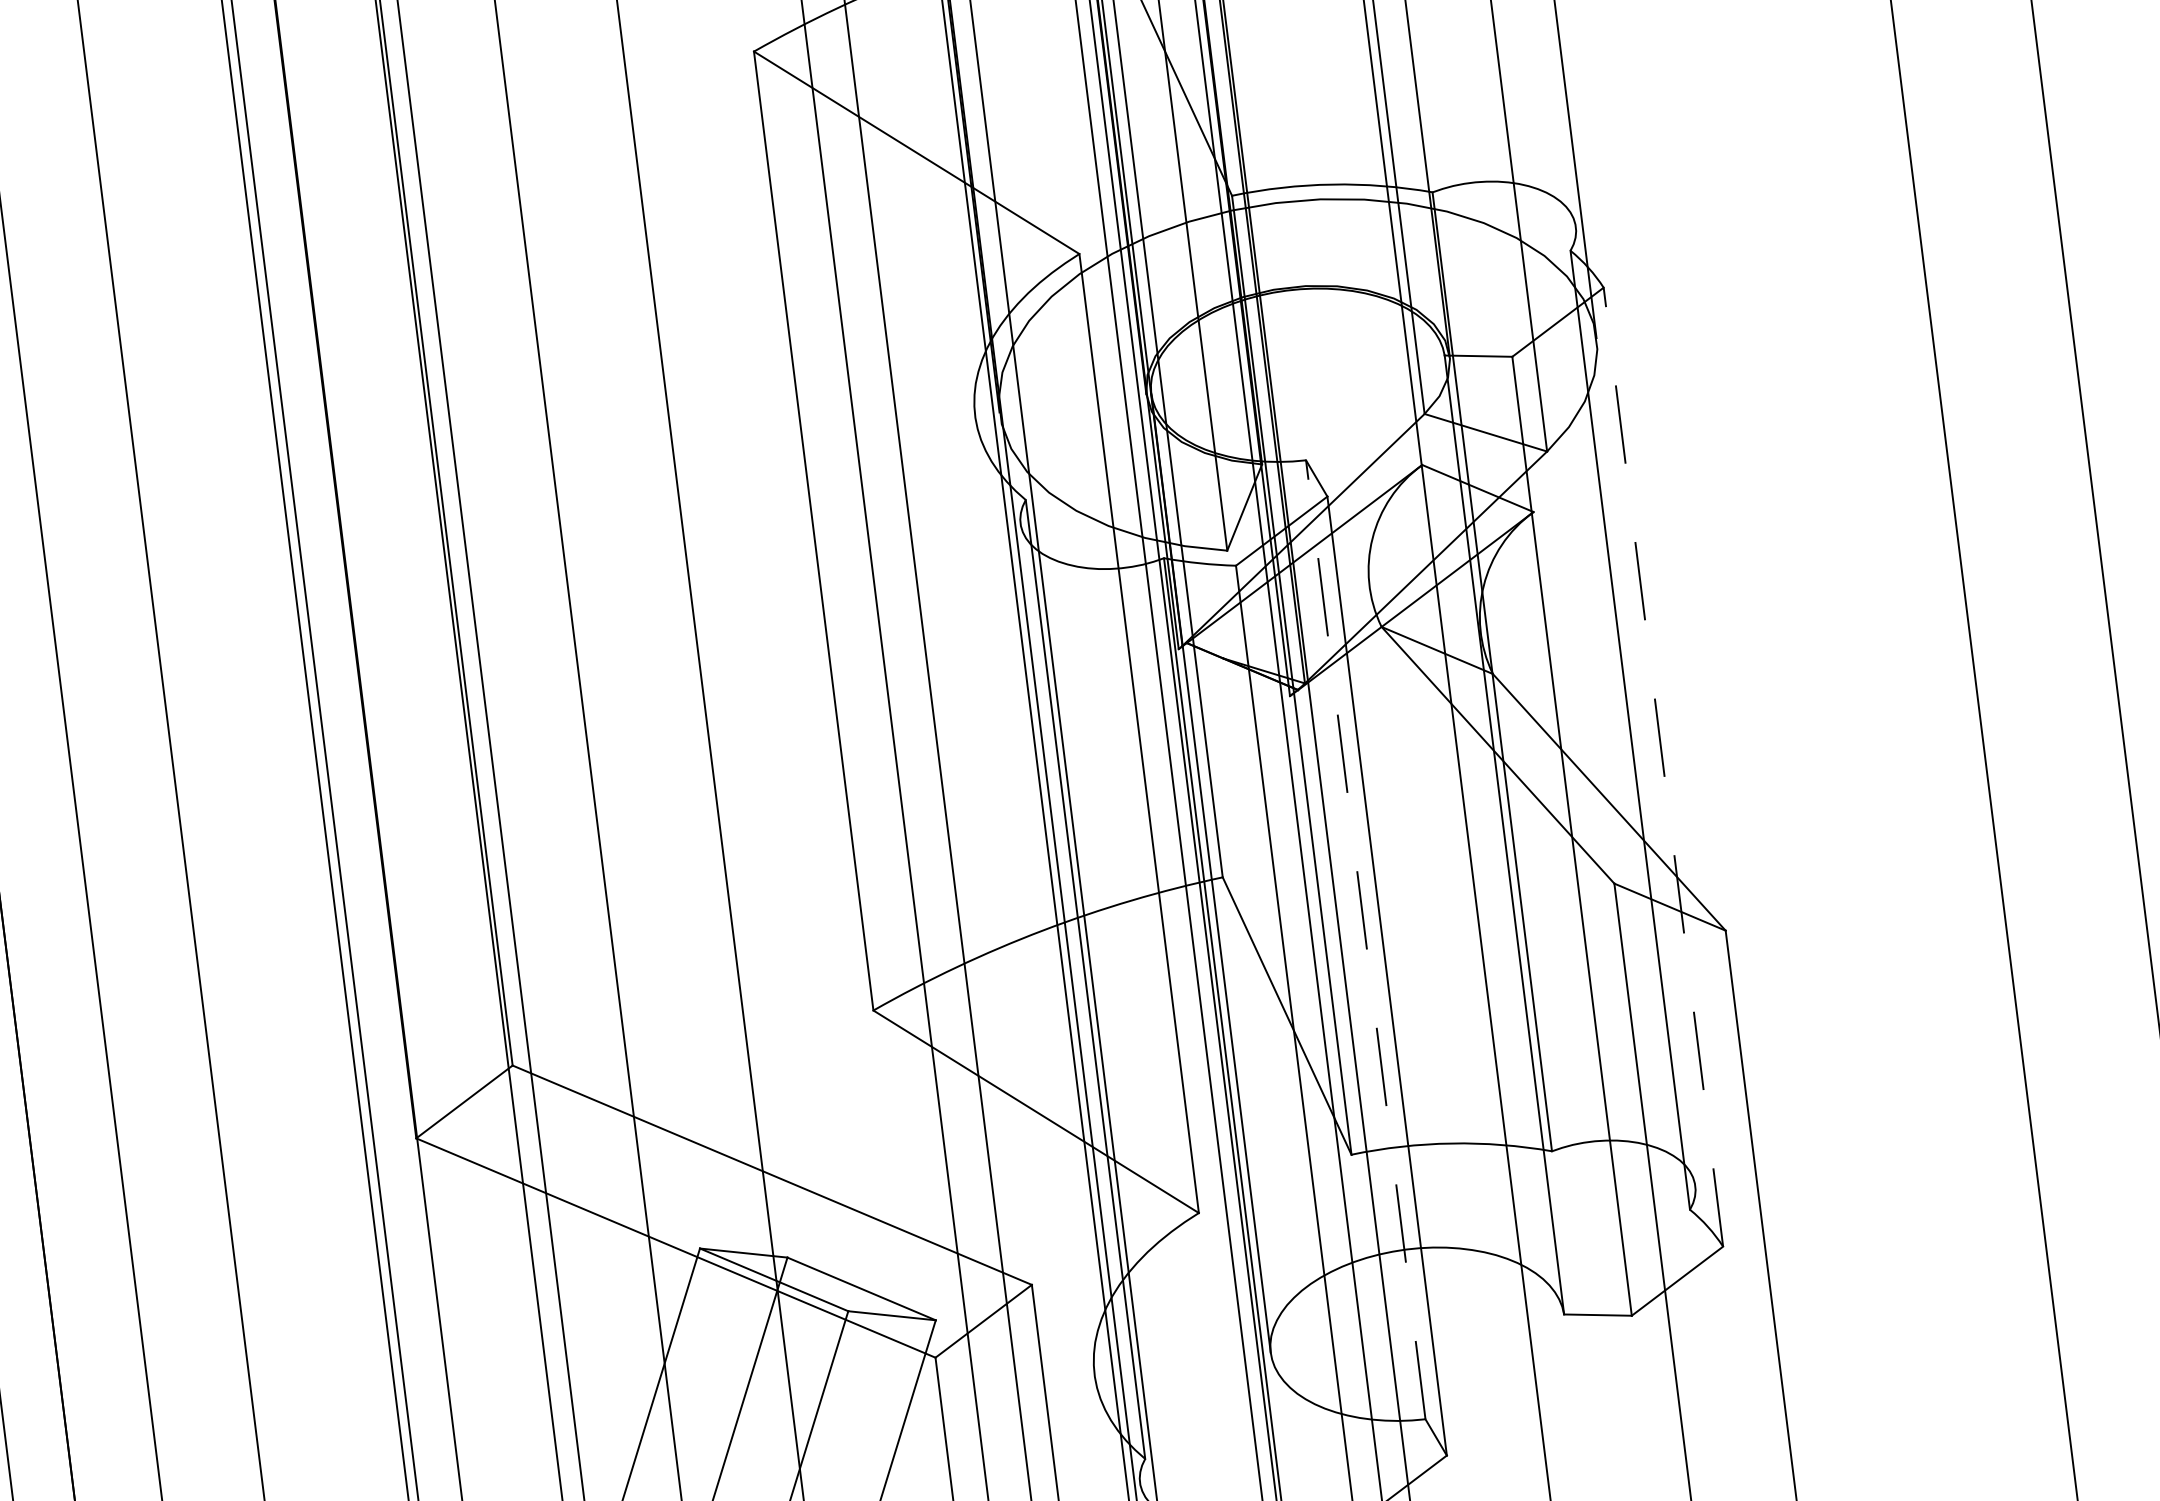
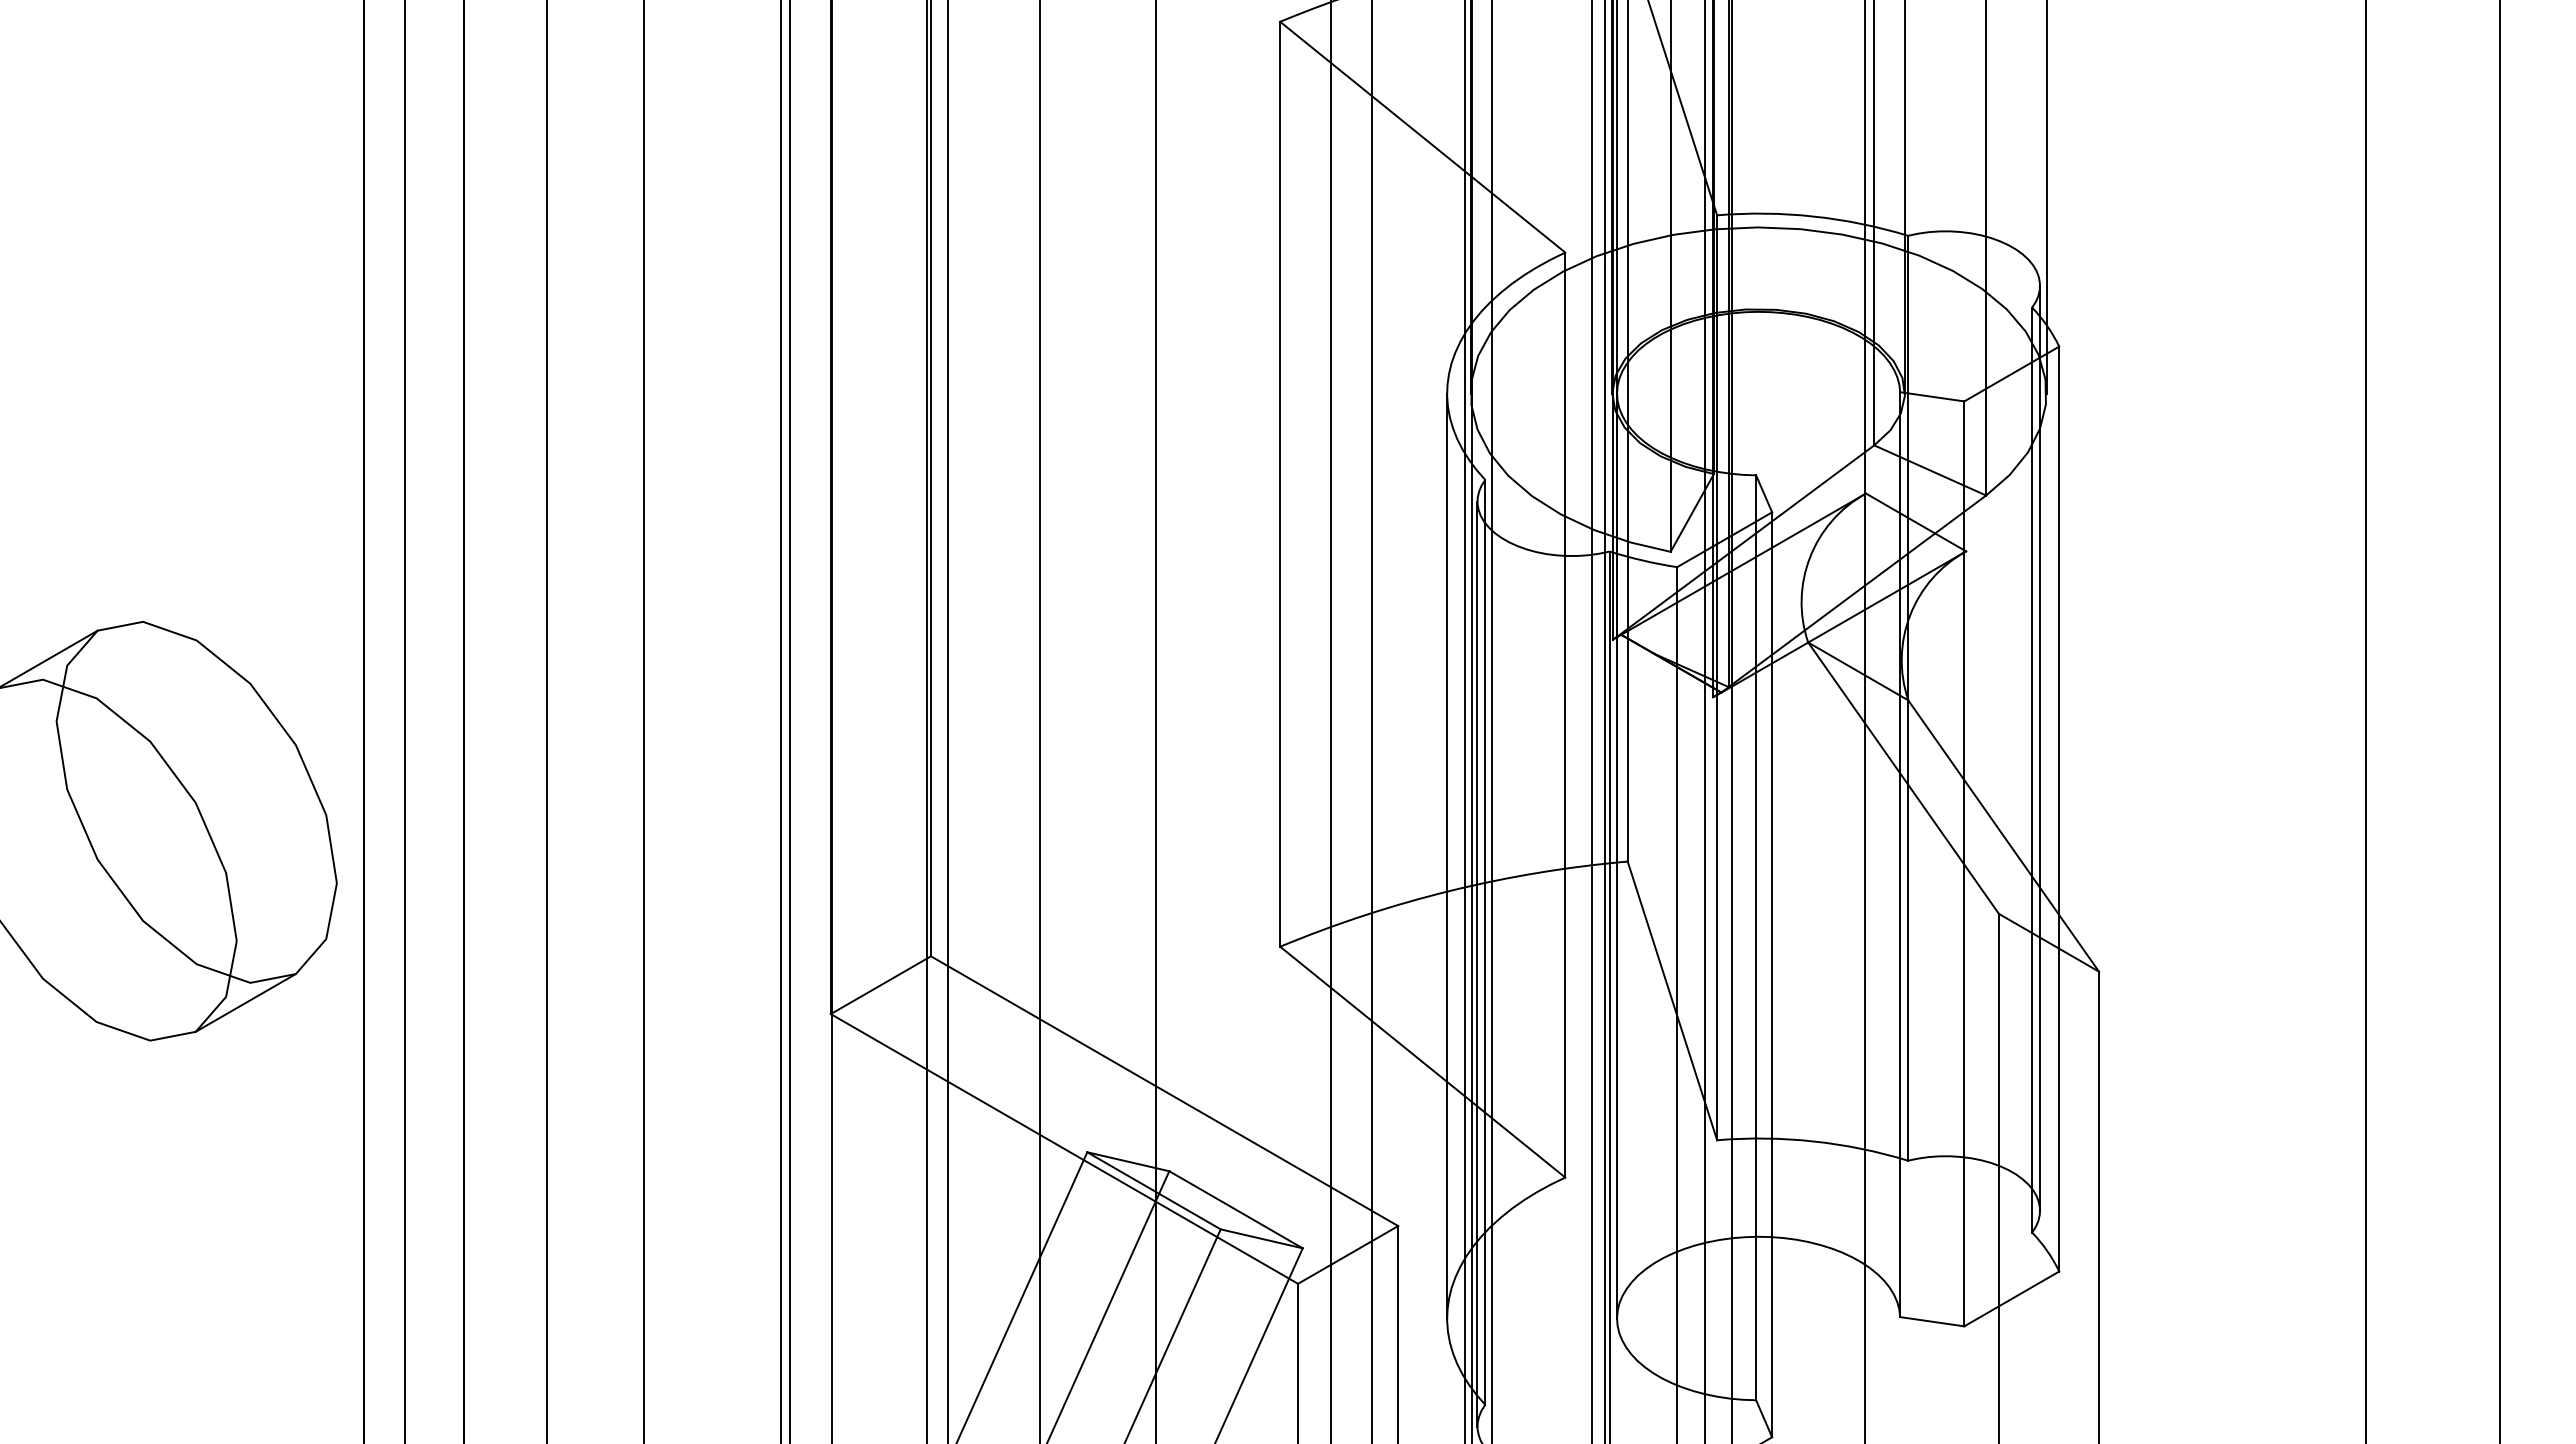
line: (1636, 705) -> (2040, 747), added
line: (1663, 766) -> (2059, 808), dashed -> solid
line: (1035, 894) -> (1447, 855), added
line: (1366, 939) -> (1756, 937), dashed -> solid
line: (1080, 1002) -> (1477, 963), added

